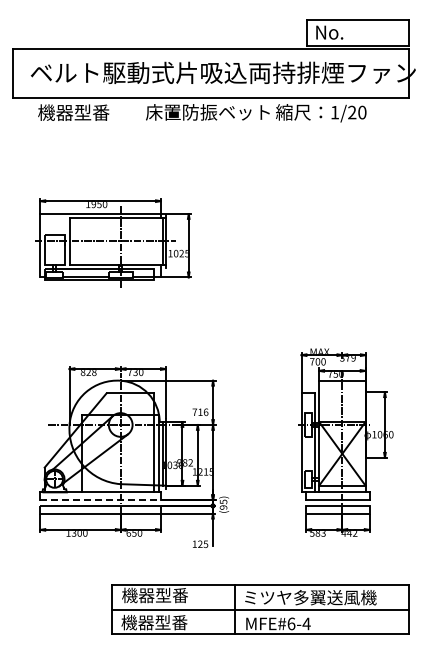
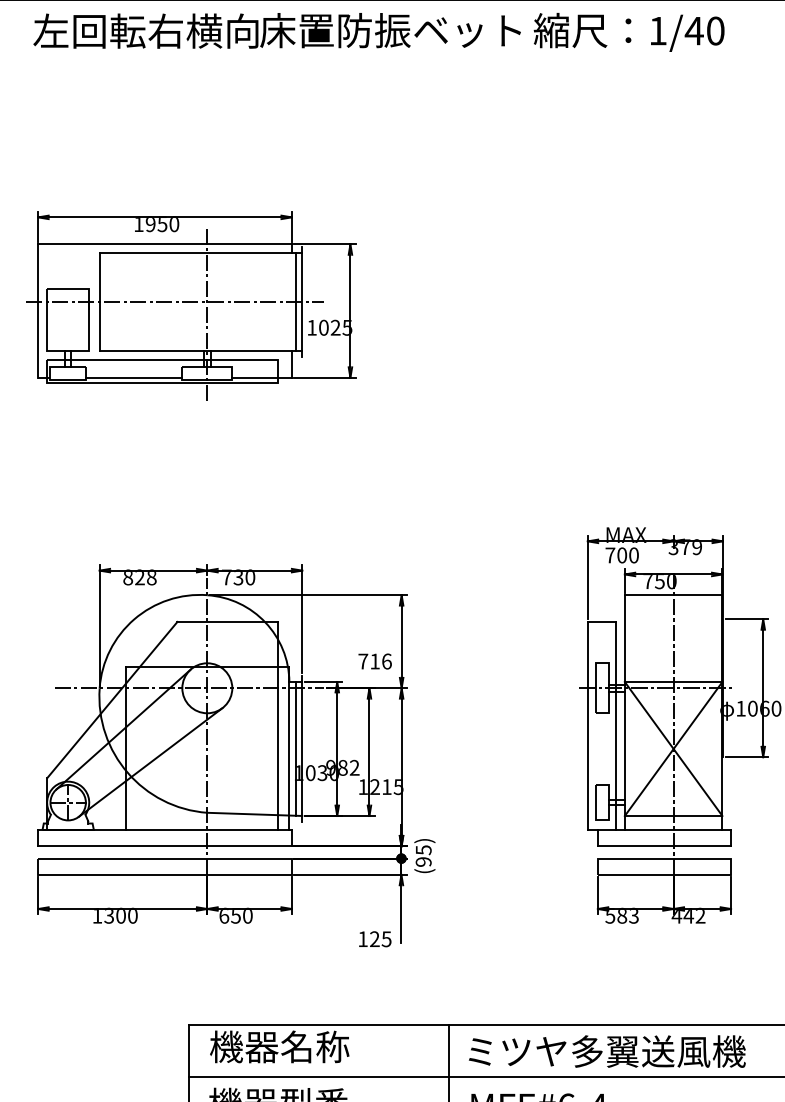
text: (91, 112) -> (145, 30), 機器型番 -> 左回転右横向
text: (351, 112) -> (692, 30), 1/20 -> 1/40
line: (101, 500) -> (166, 847), dashed -> solid
text: (172, 595) -> (316, 1047), 機器型番 -> 機器名称

